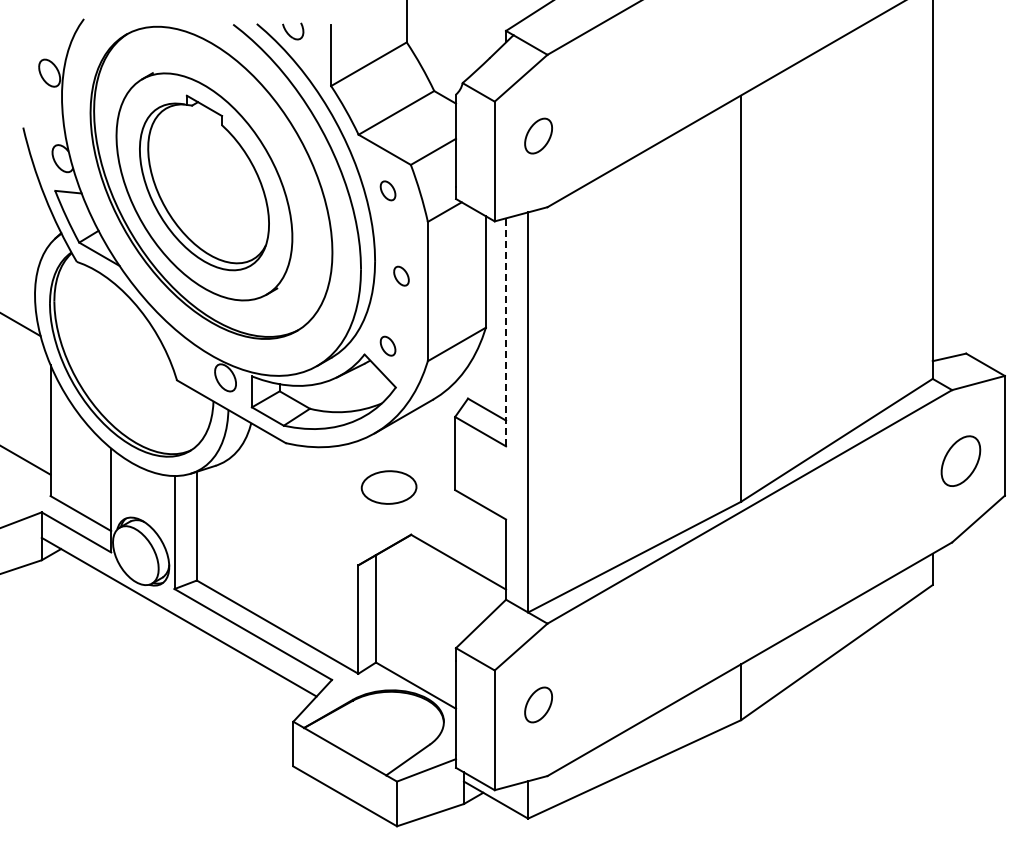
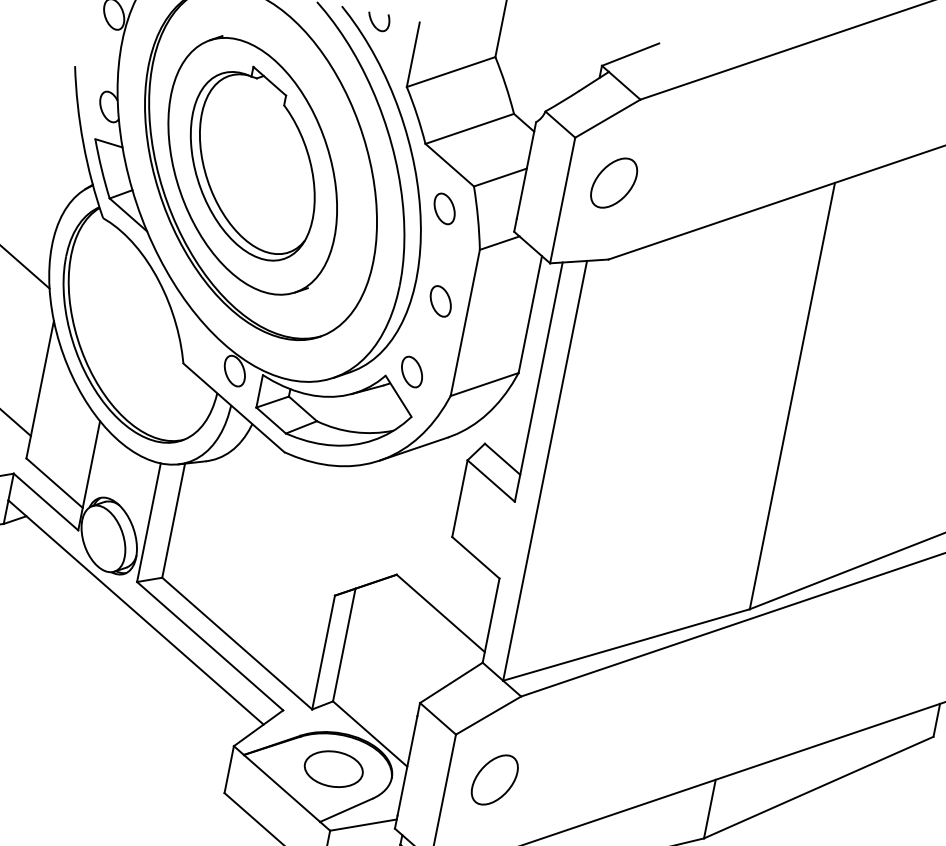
part: (538, 135) -> (614, 182), size x1.43
part: (387, 190) -> (444, 208), size x1.43
part: (401, 275) -> (440, 300), size x1.43
line: (506, 331) -> (539, 381), dashed -> solid
part: (387, 345) -> (411, 371), size x1.43
part: (388, 487) -> (333, 769), moved
part: (538, 704) -> (494, 779), size x1.43

